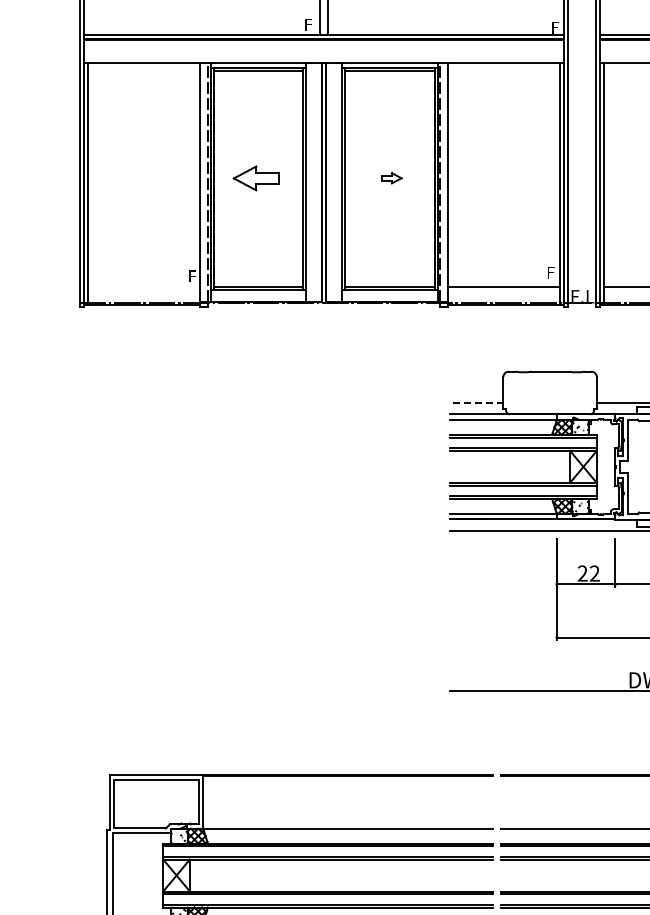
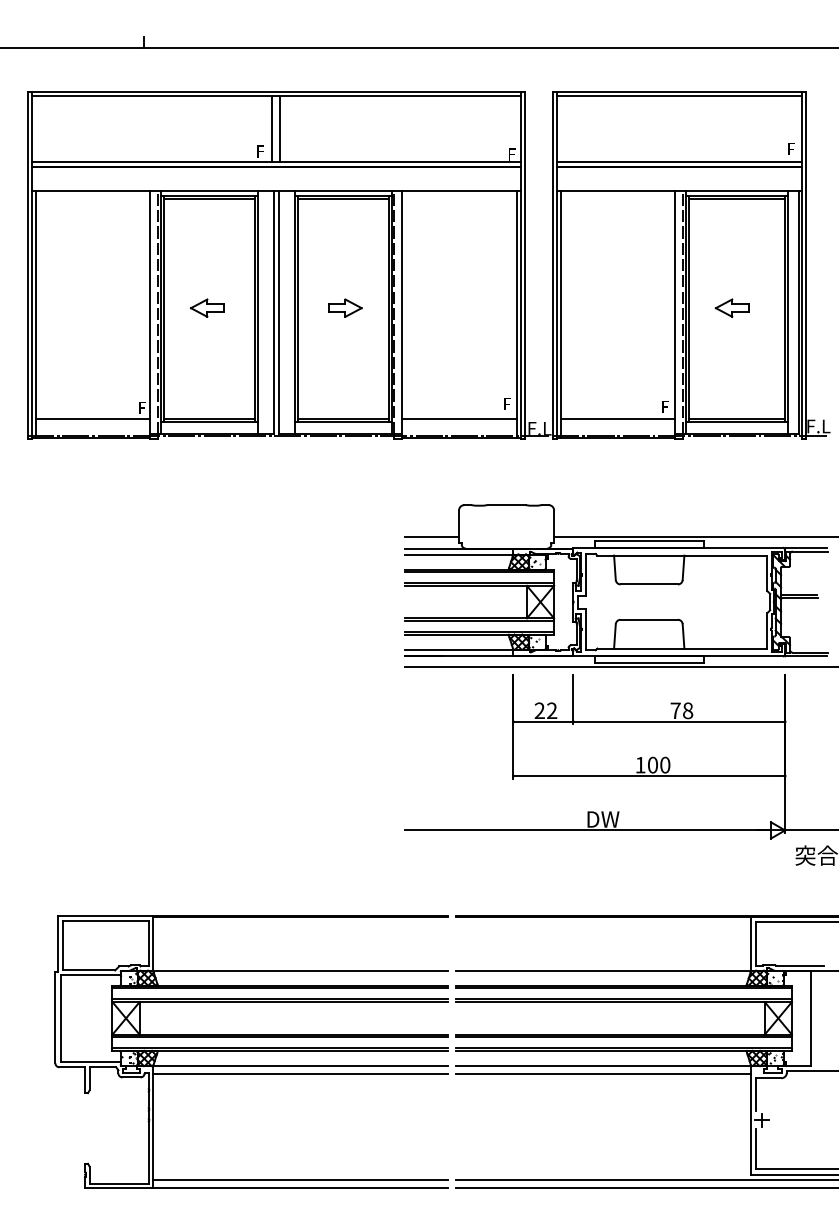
part: (256, 177) -> (207, 307), size x0.71
part: (392, 177) -> (345, 307), size x1.67
line: (144, 287) -> (93, 419), added
line: (476, 402) -> (431, 536), dashed -> solid

